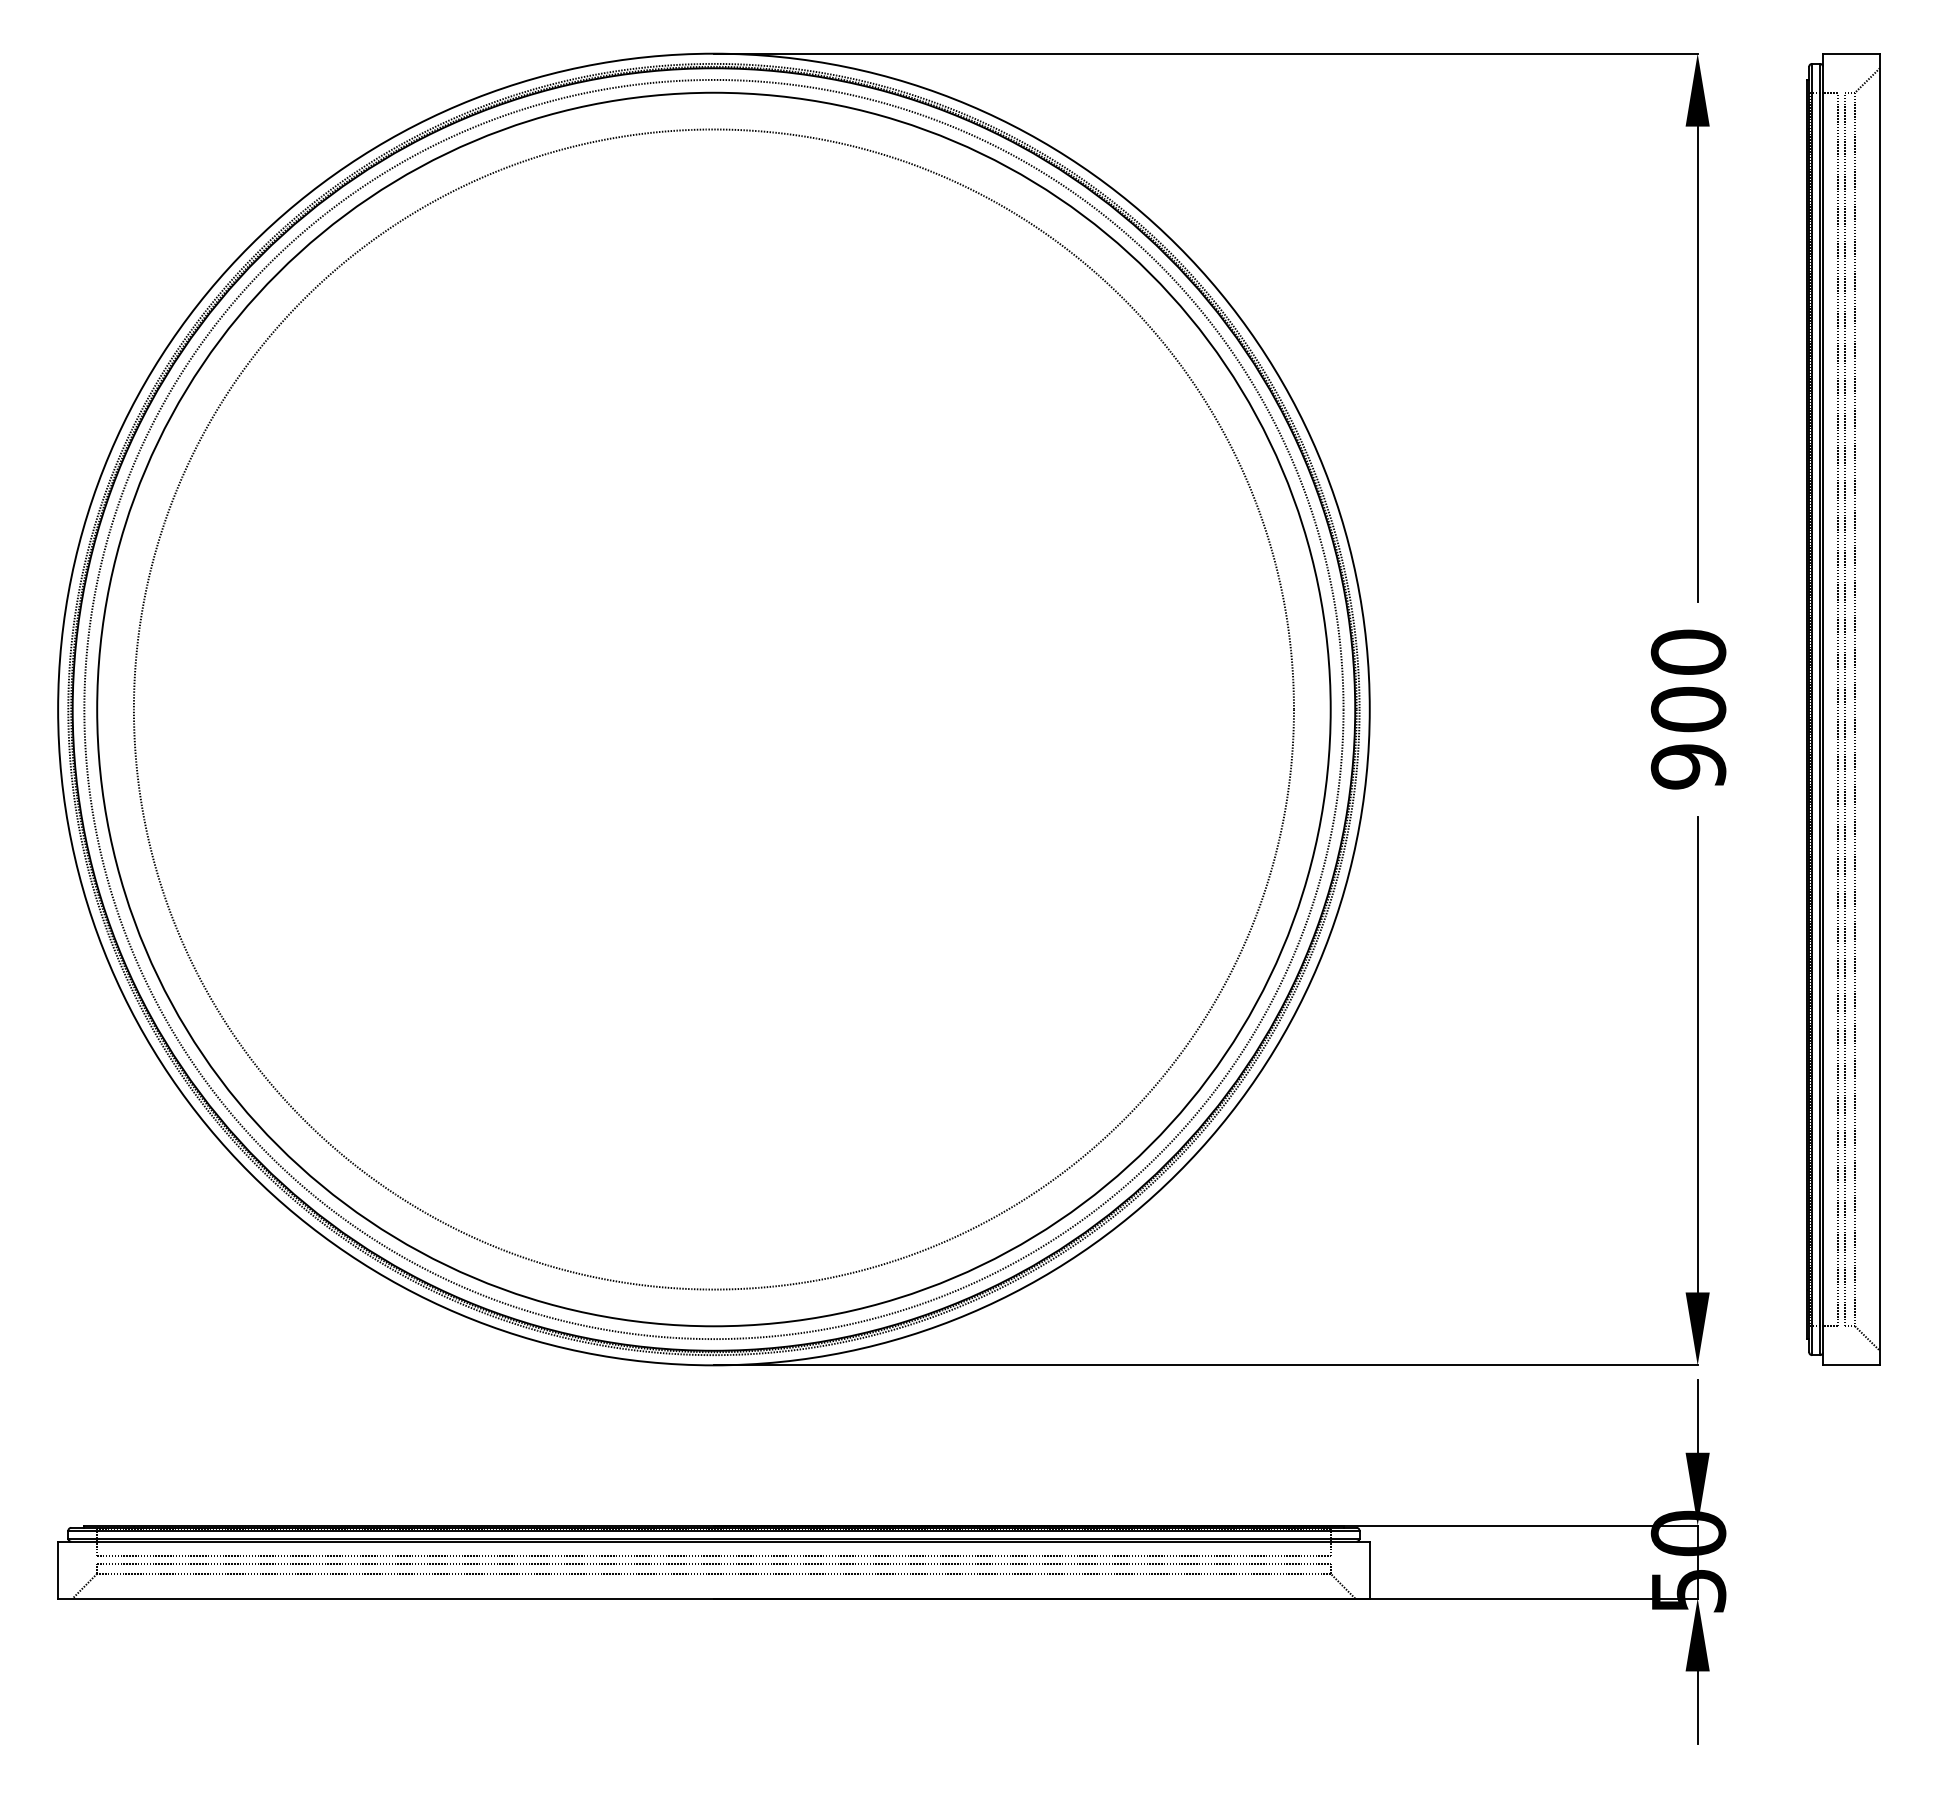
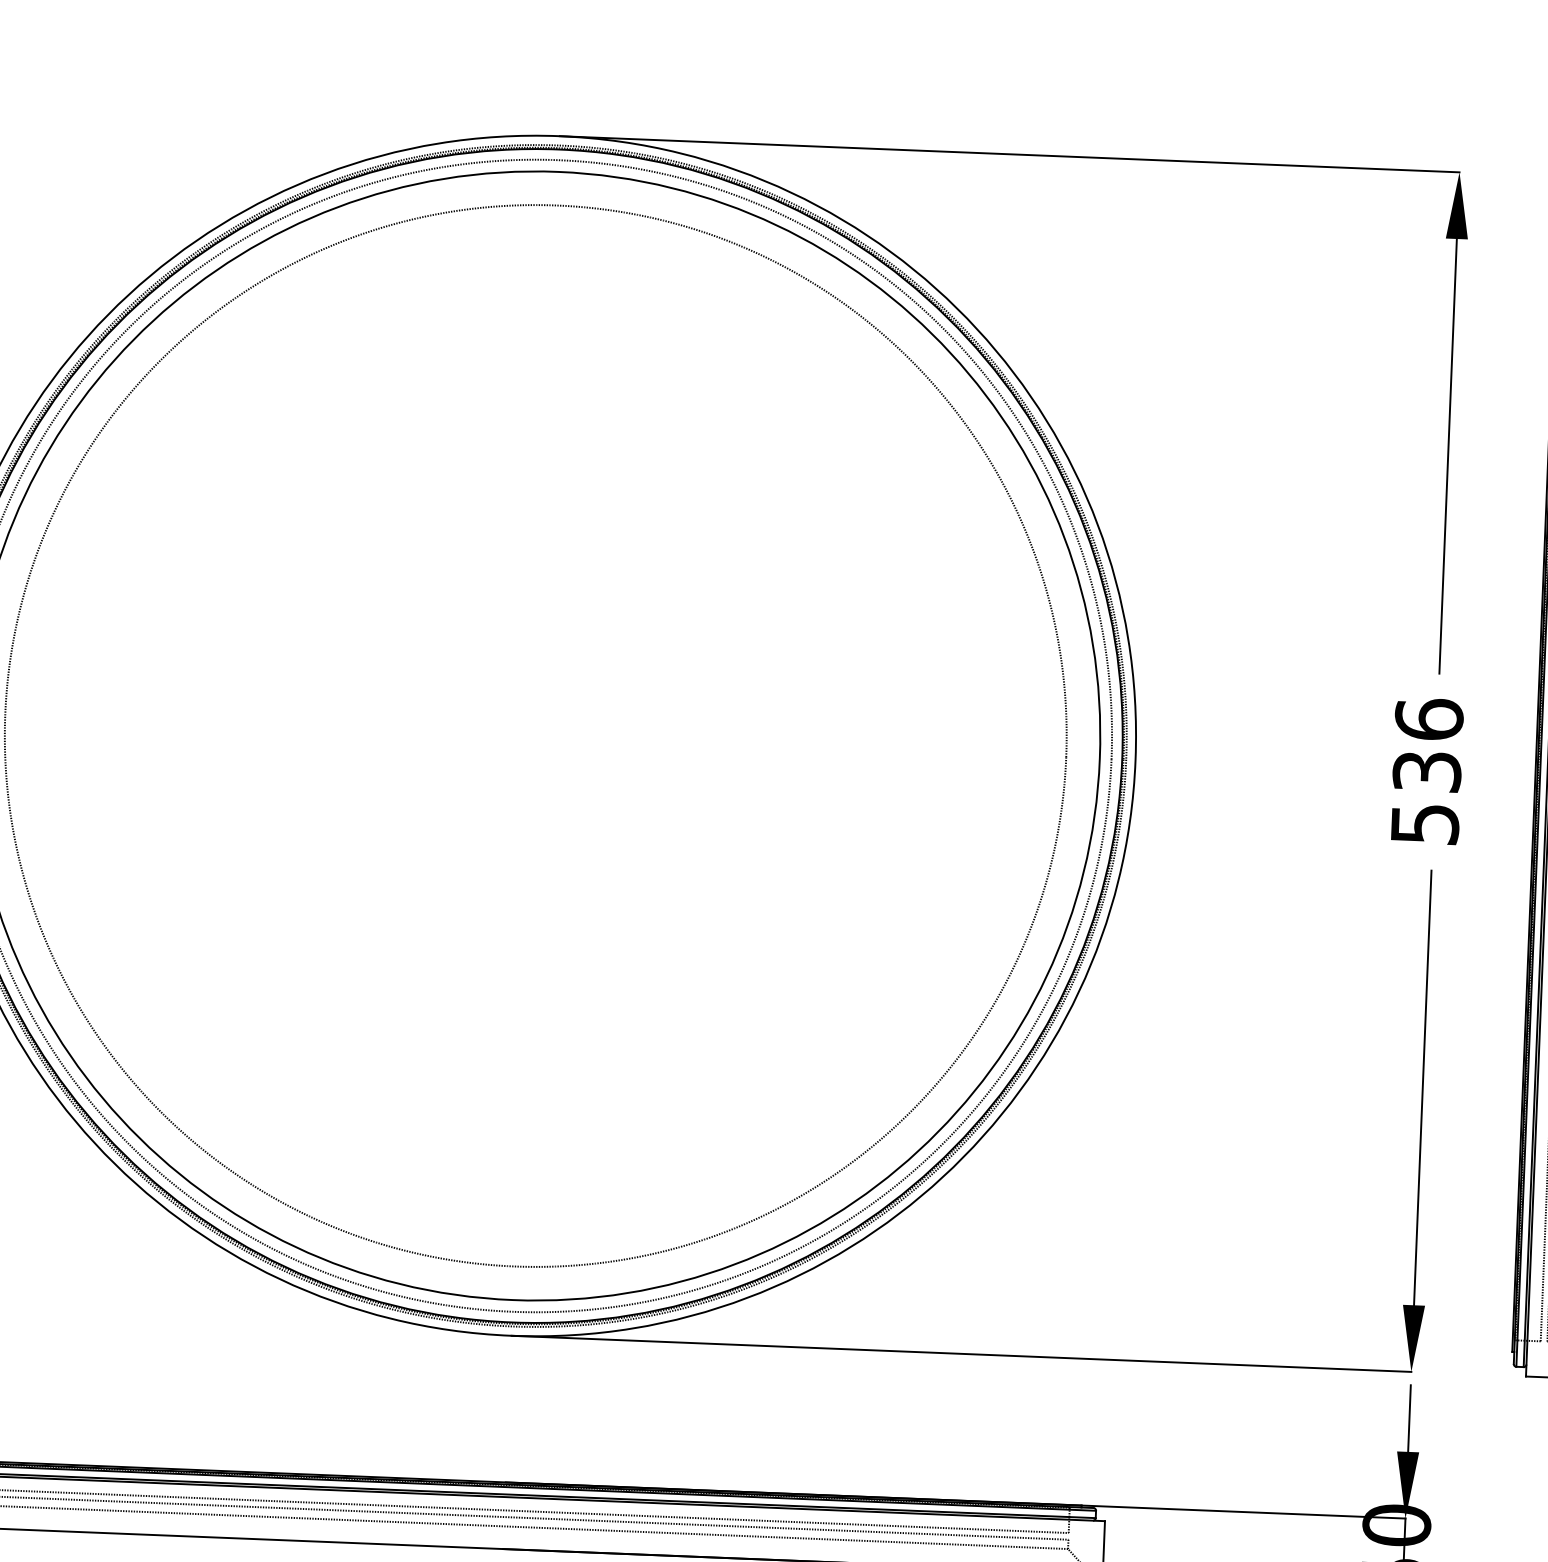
text: (1688, 709) -> (1427, 771), 900 -> 536

